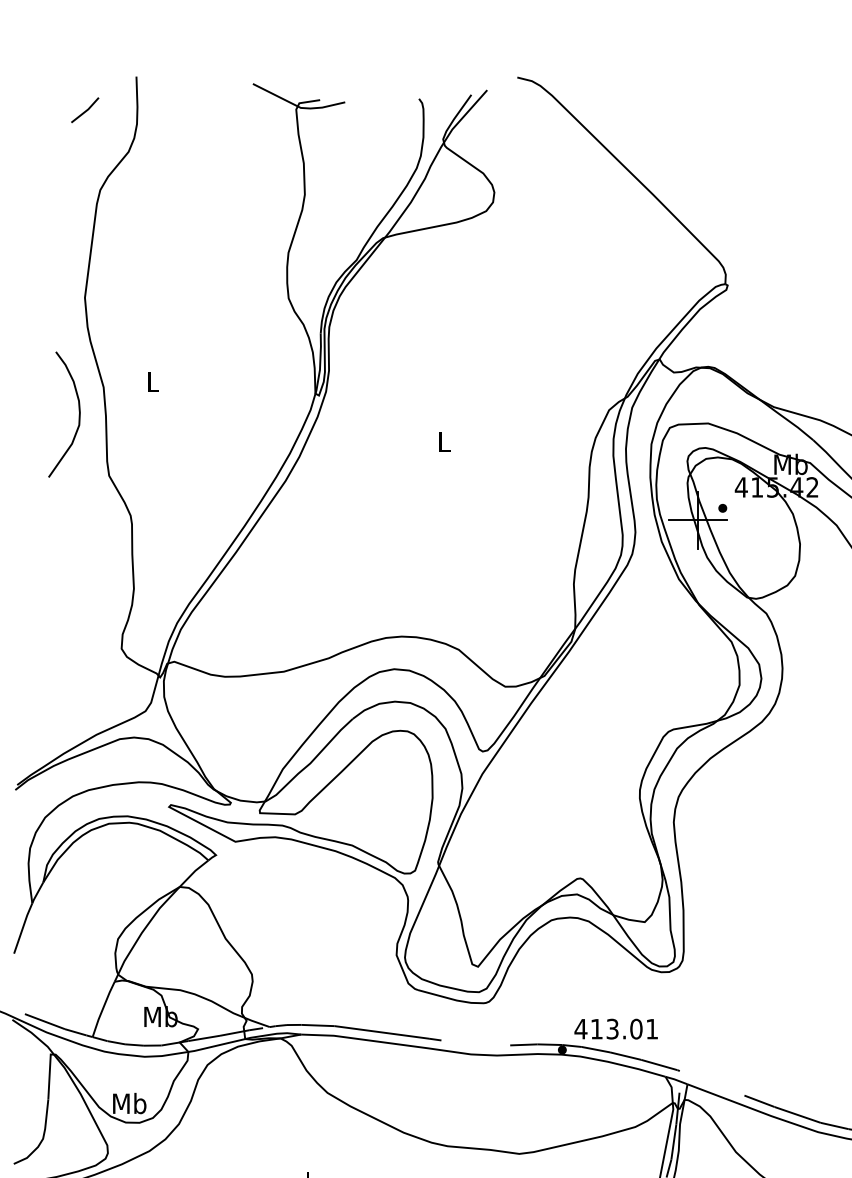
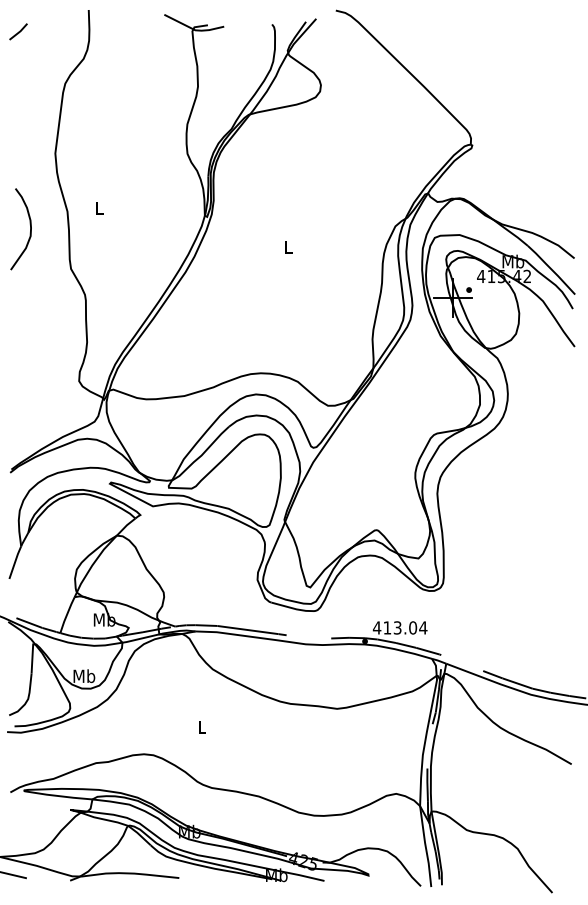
line: (85, 109) -> (18, 31), moved
curve: (77, 421) -> (29, 233), moved
text: (652, 1028) -> (423, 627), 413.01 -> 413.04

